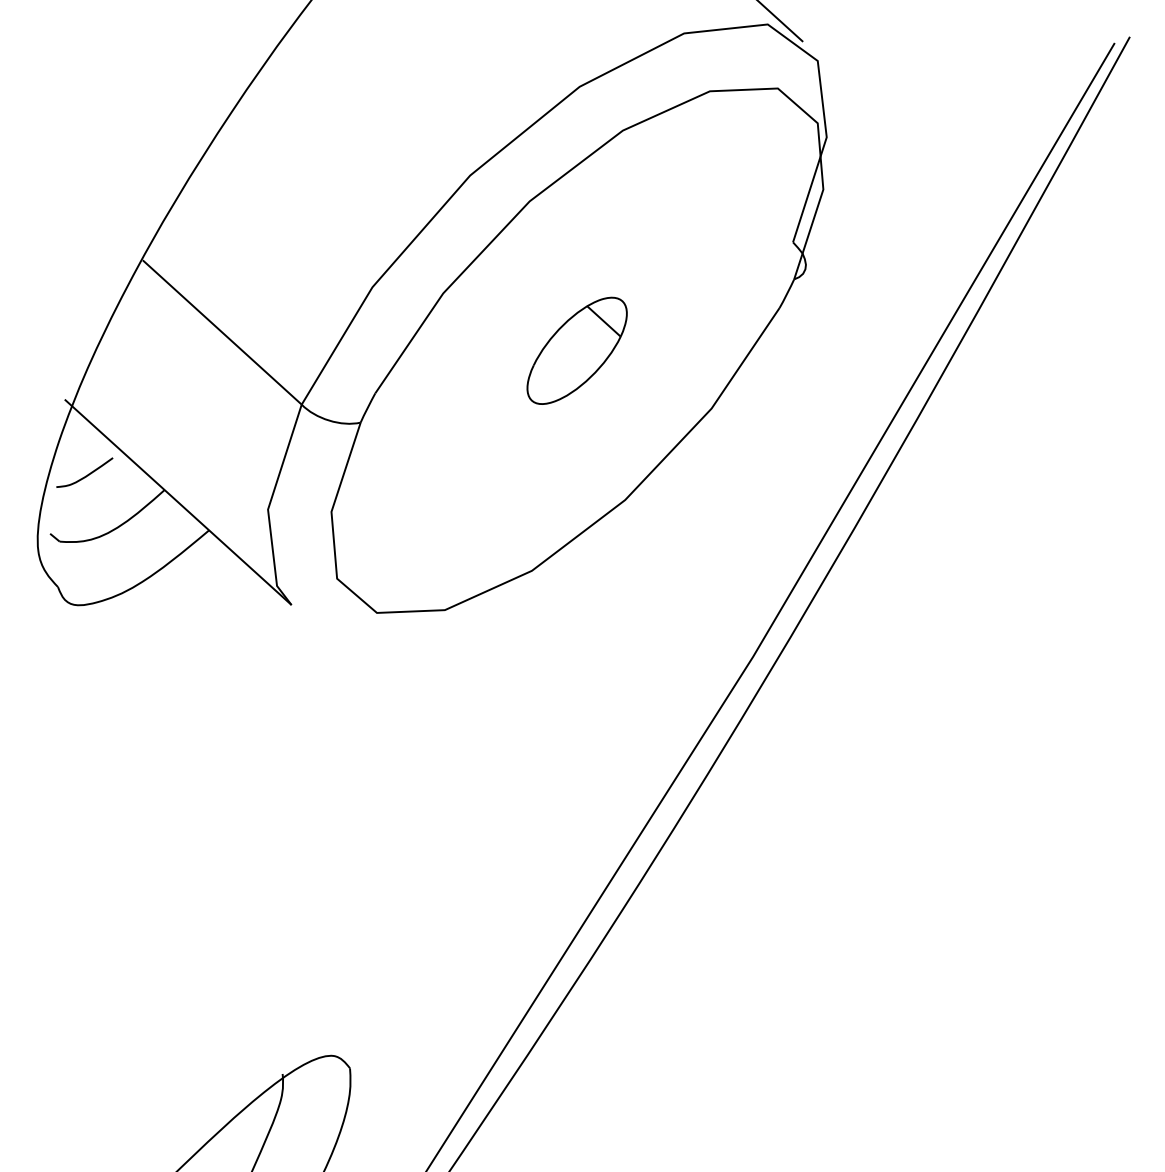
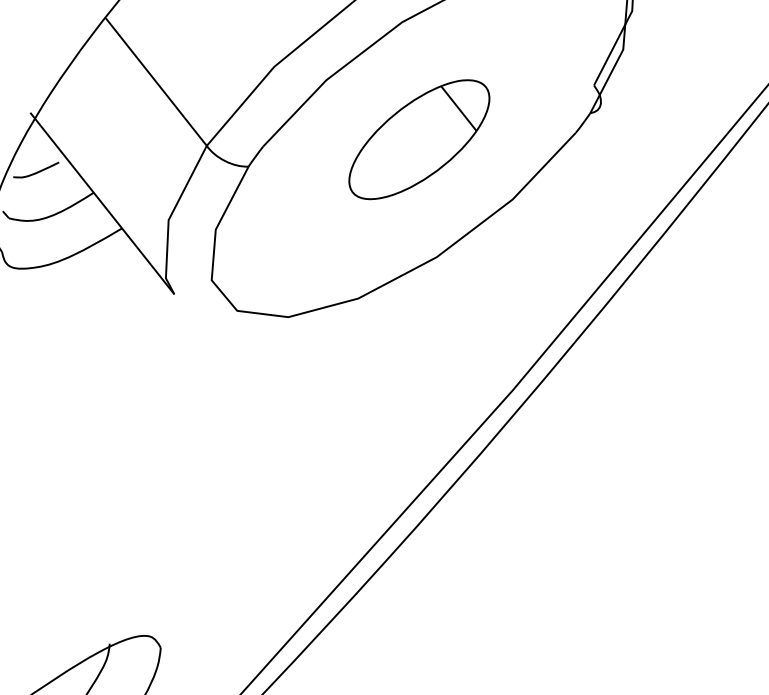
part: (576, 350) -> (418, 139), size x1.67

